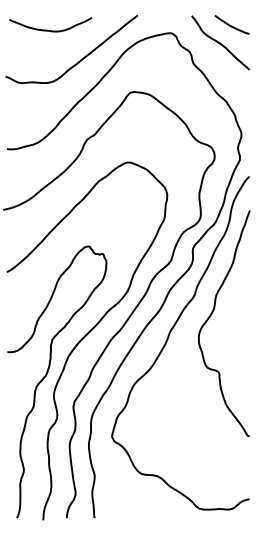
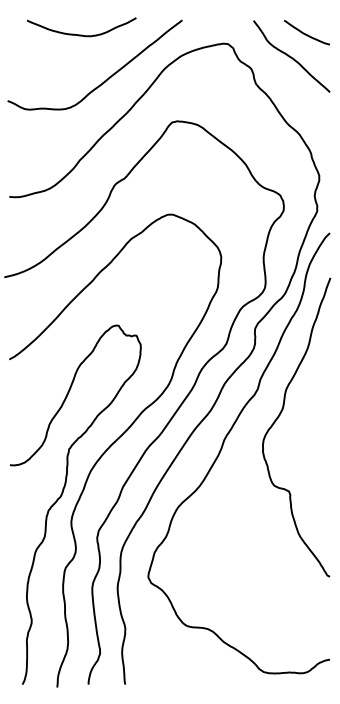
curve: (47, 29) -> (77, 33), moved

